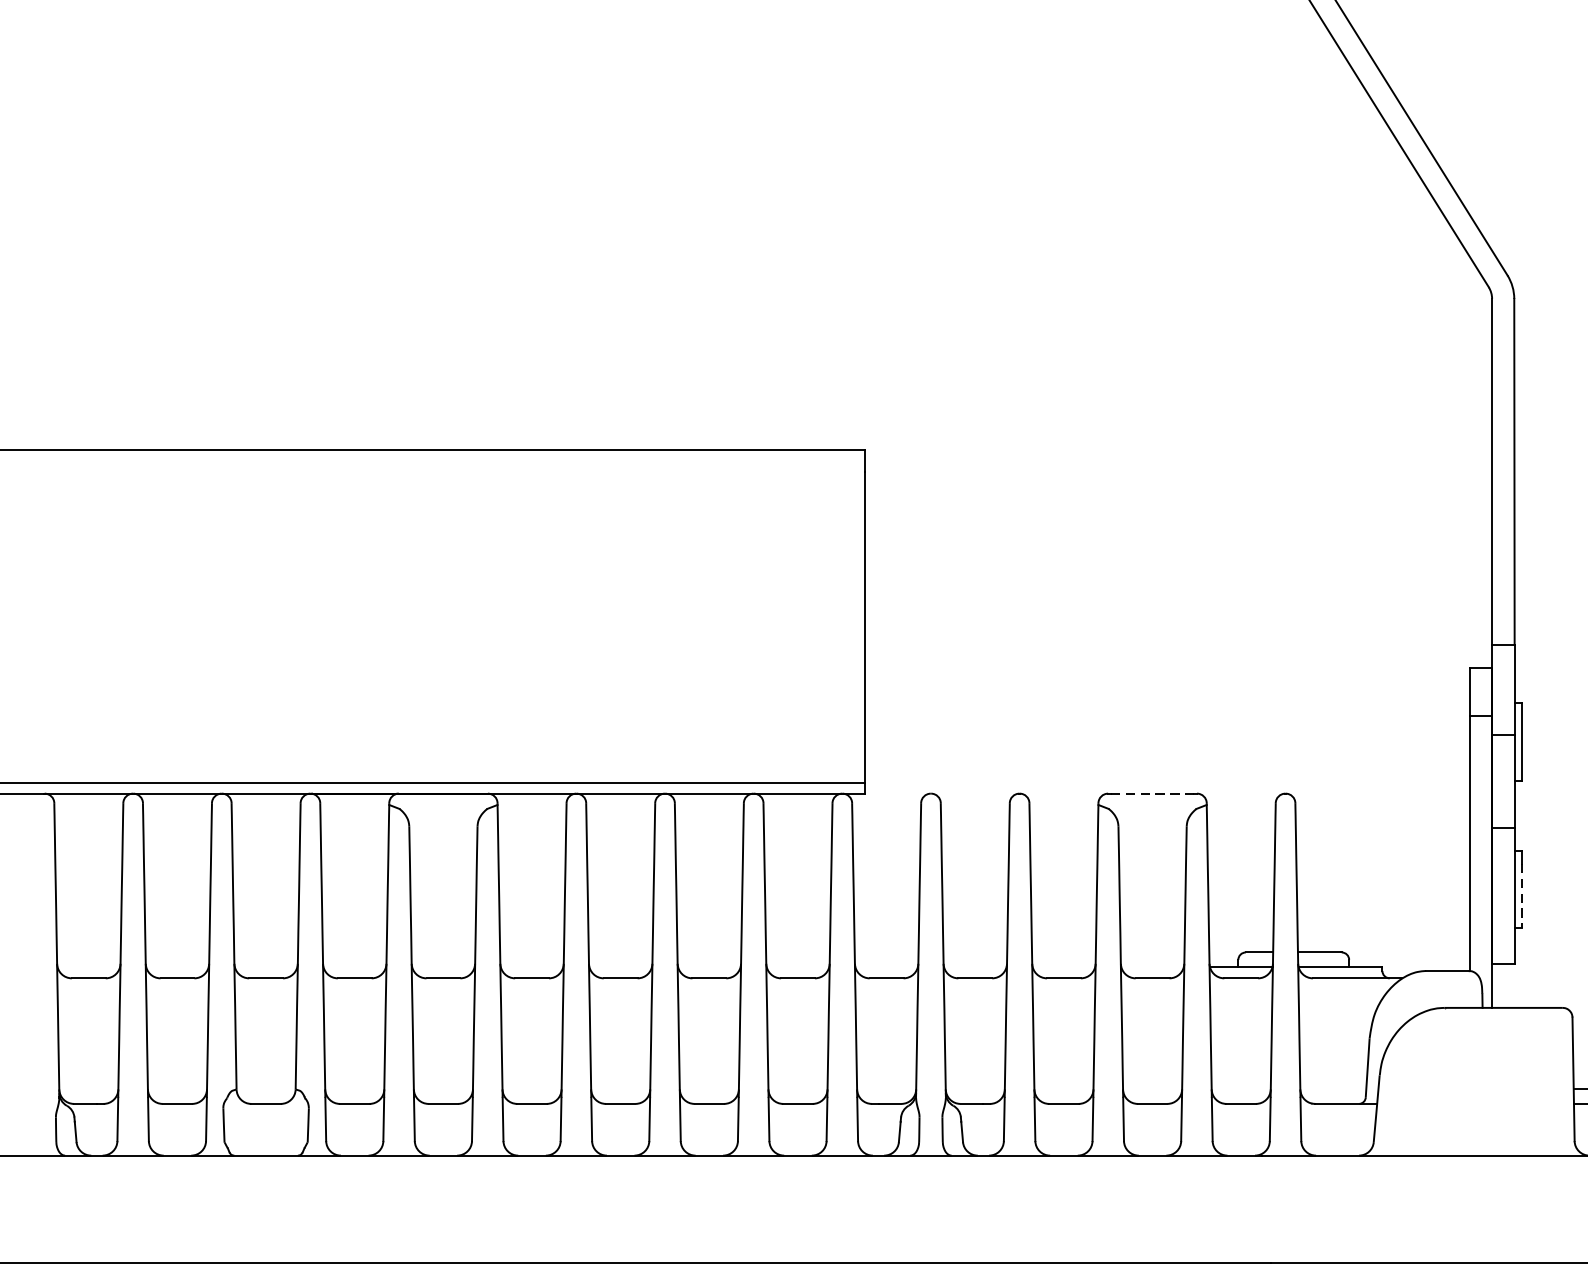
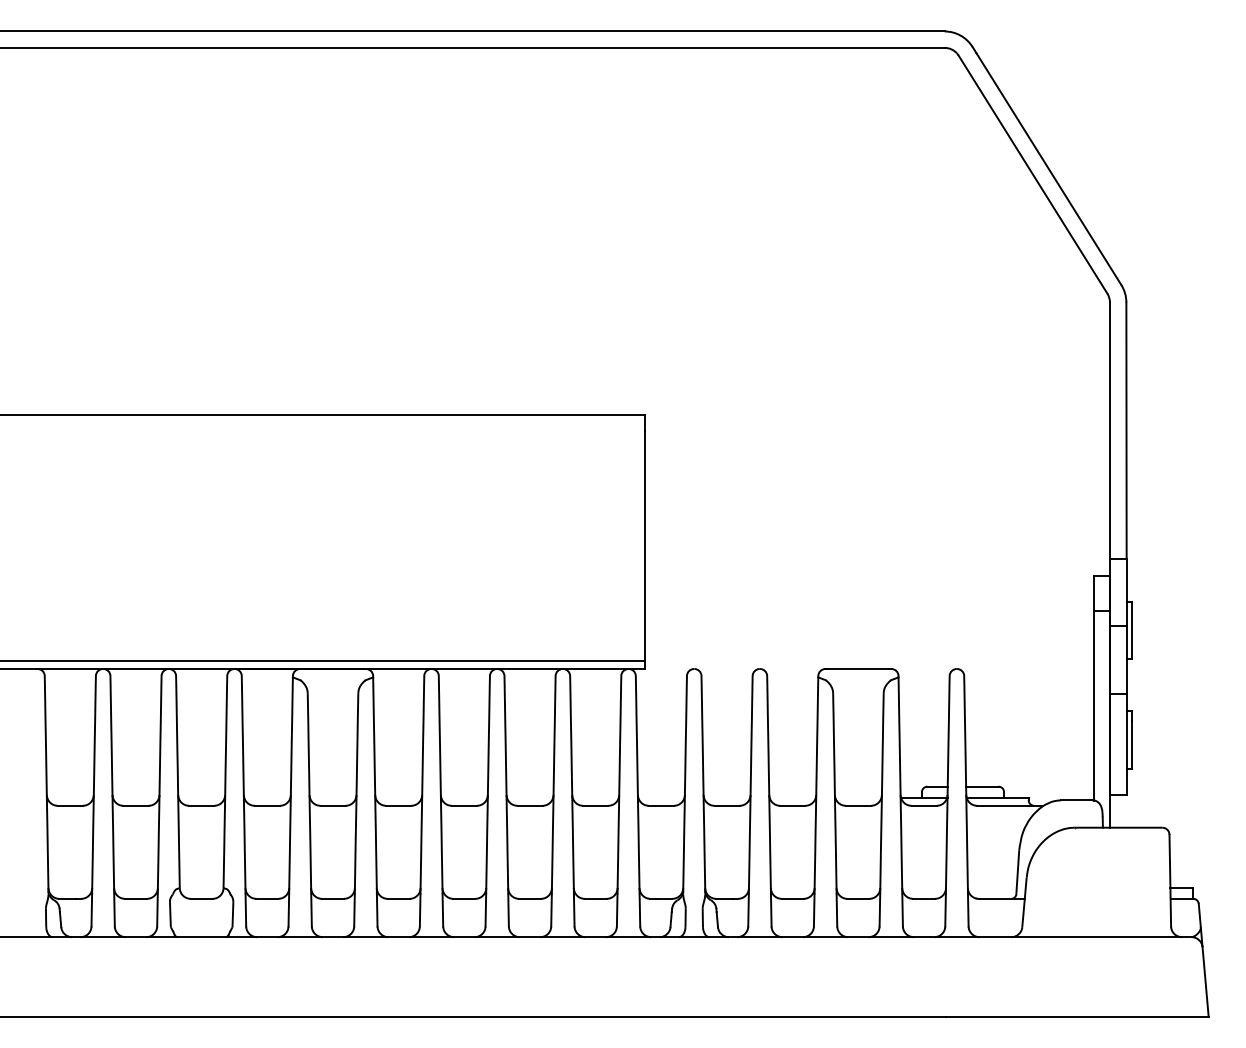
line: (1152, 792) -> (858, 668), dashed -> solid
line: (1522, 895) -> (1132, 744), dashed -> solid

